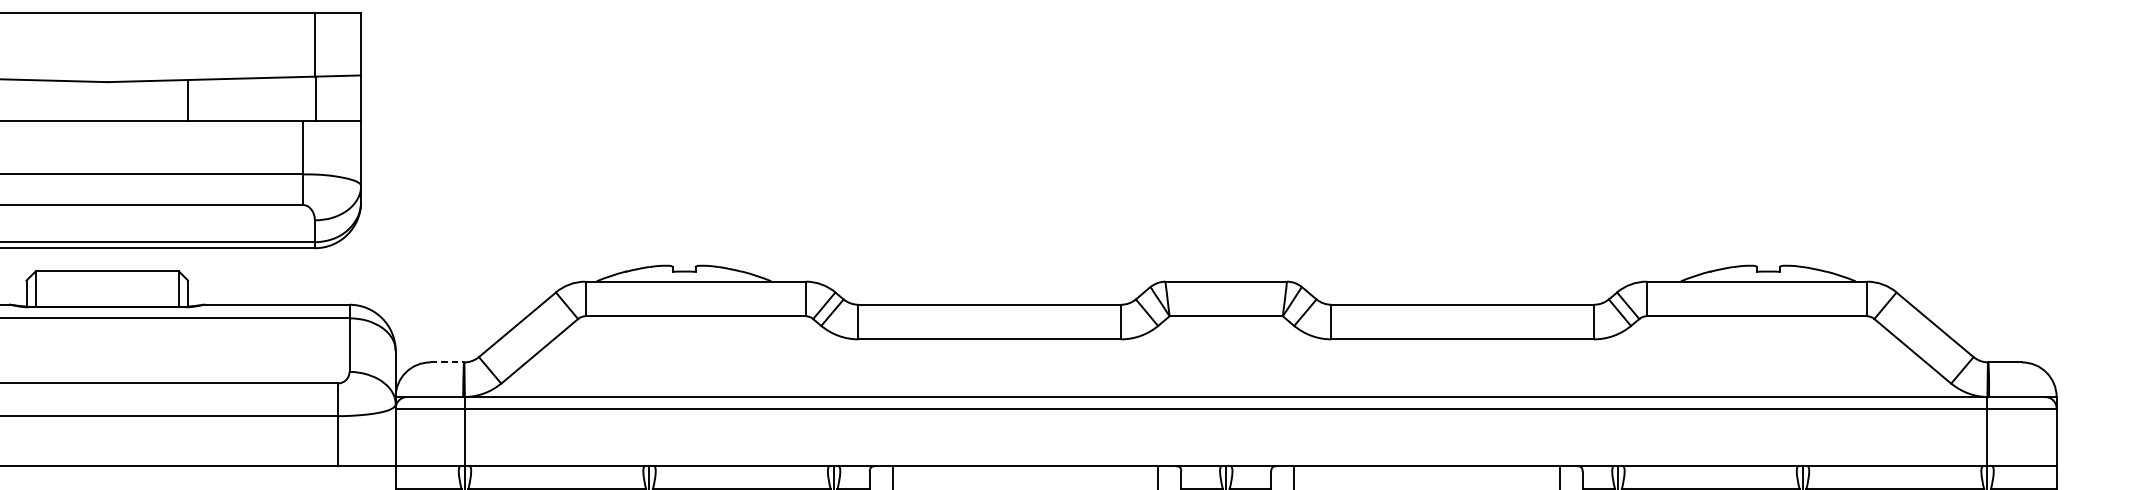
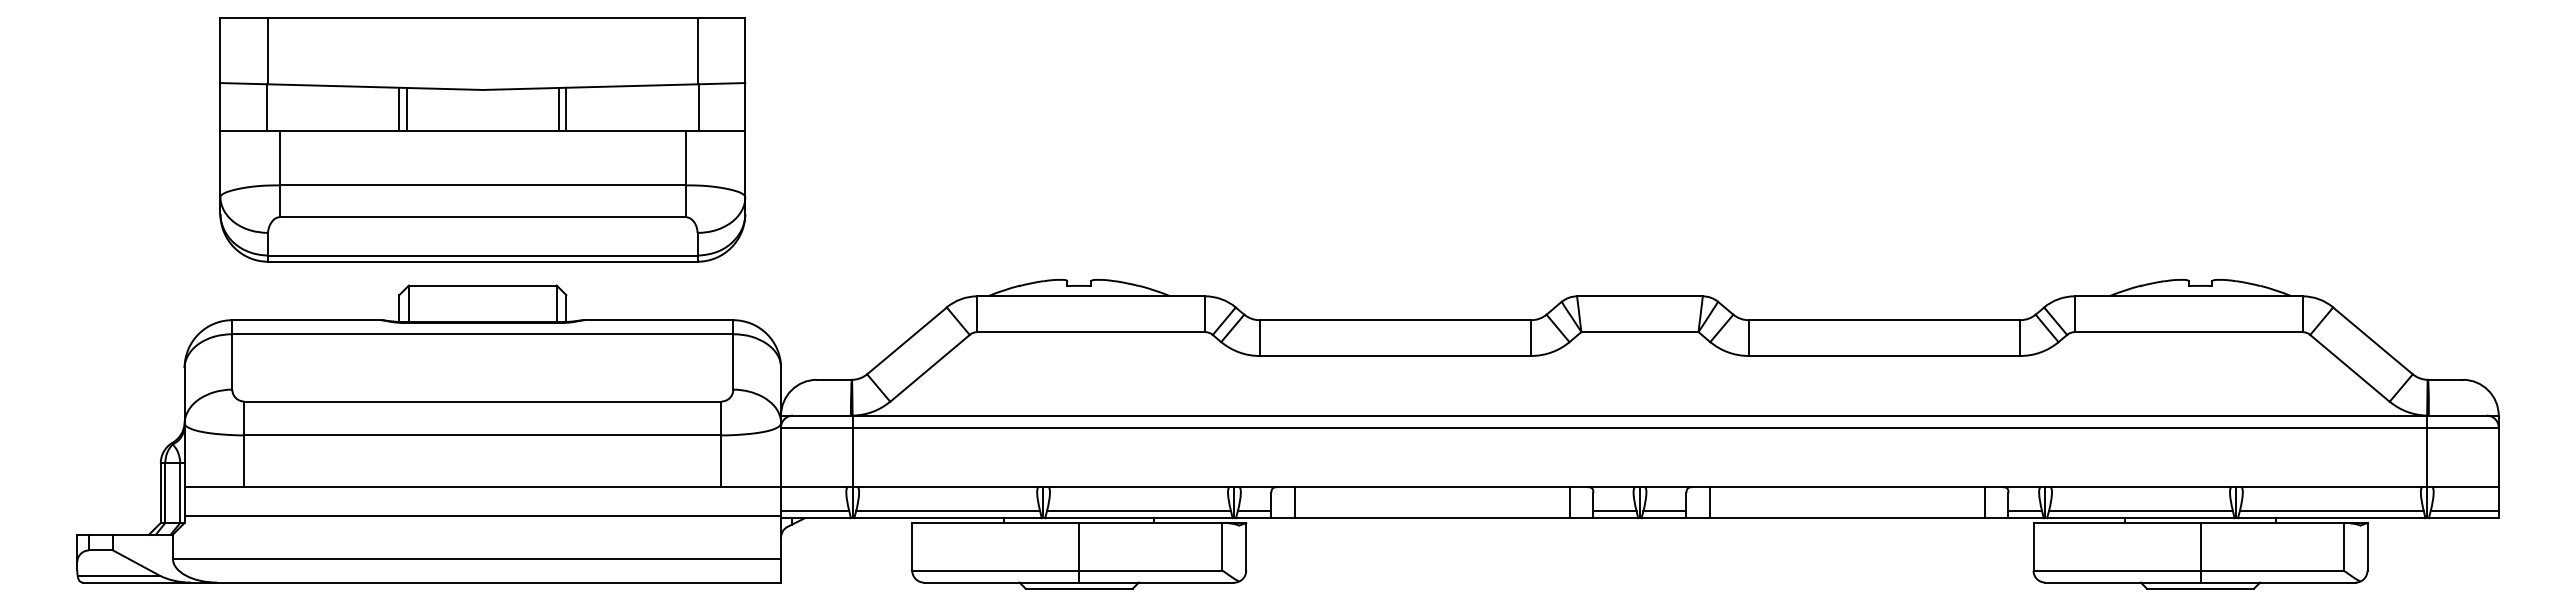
line: (26, 100) -> (399, 108), added
line: (33, 101) -> (406, 109), added
line: (181, 101) -> (559, 109), added
line: (447, 362) -> (834, 379), dashed -> solid

